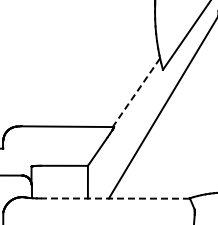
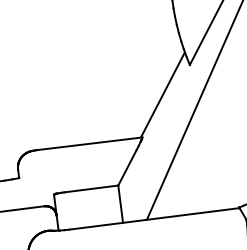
line: (136, 92) -> (162, 94), dashed -> solid
line: (115, 198) -> (154, 218), dashed -> solid

